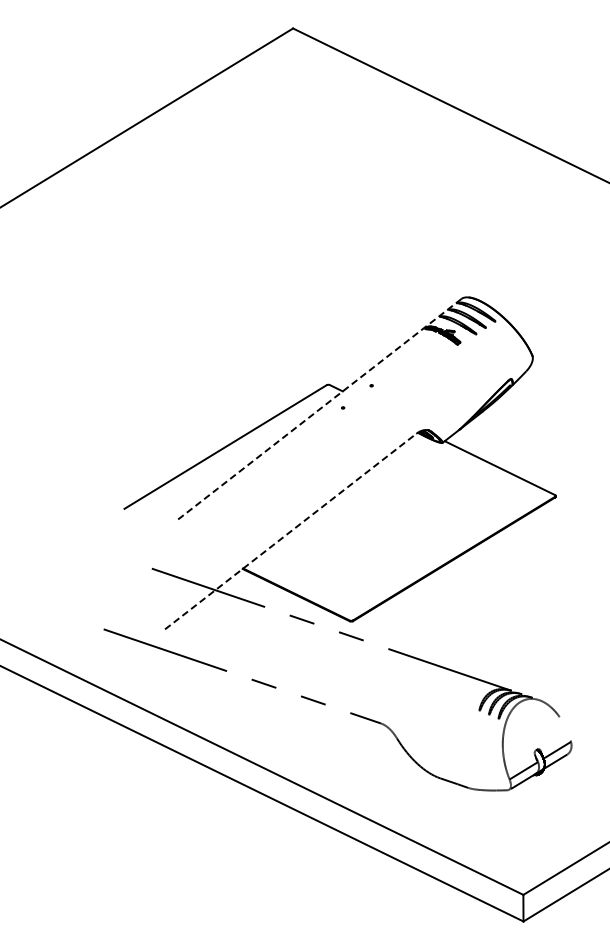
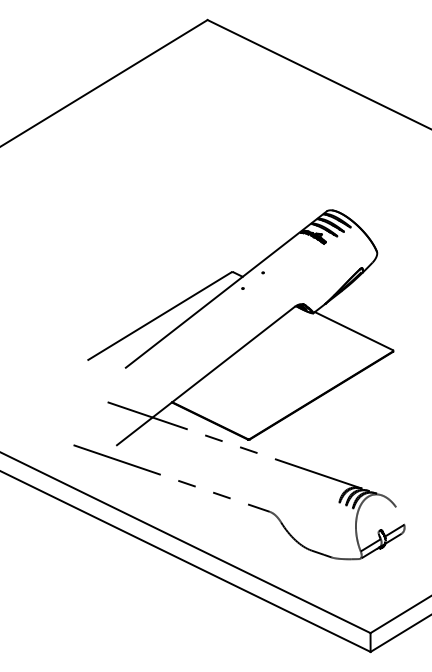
line: (319, 409) -> (226, 289), dashed -> solid
line: (291, 531) -> (206, 375), dashed -> solid

